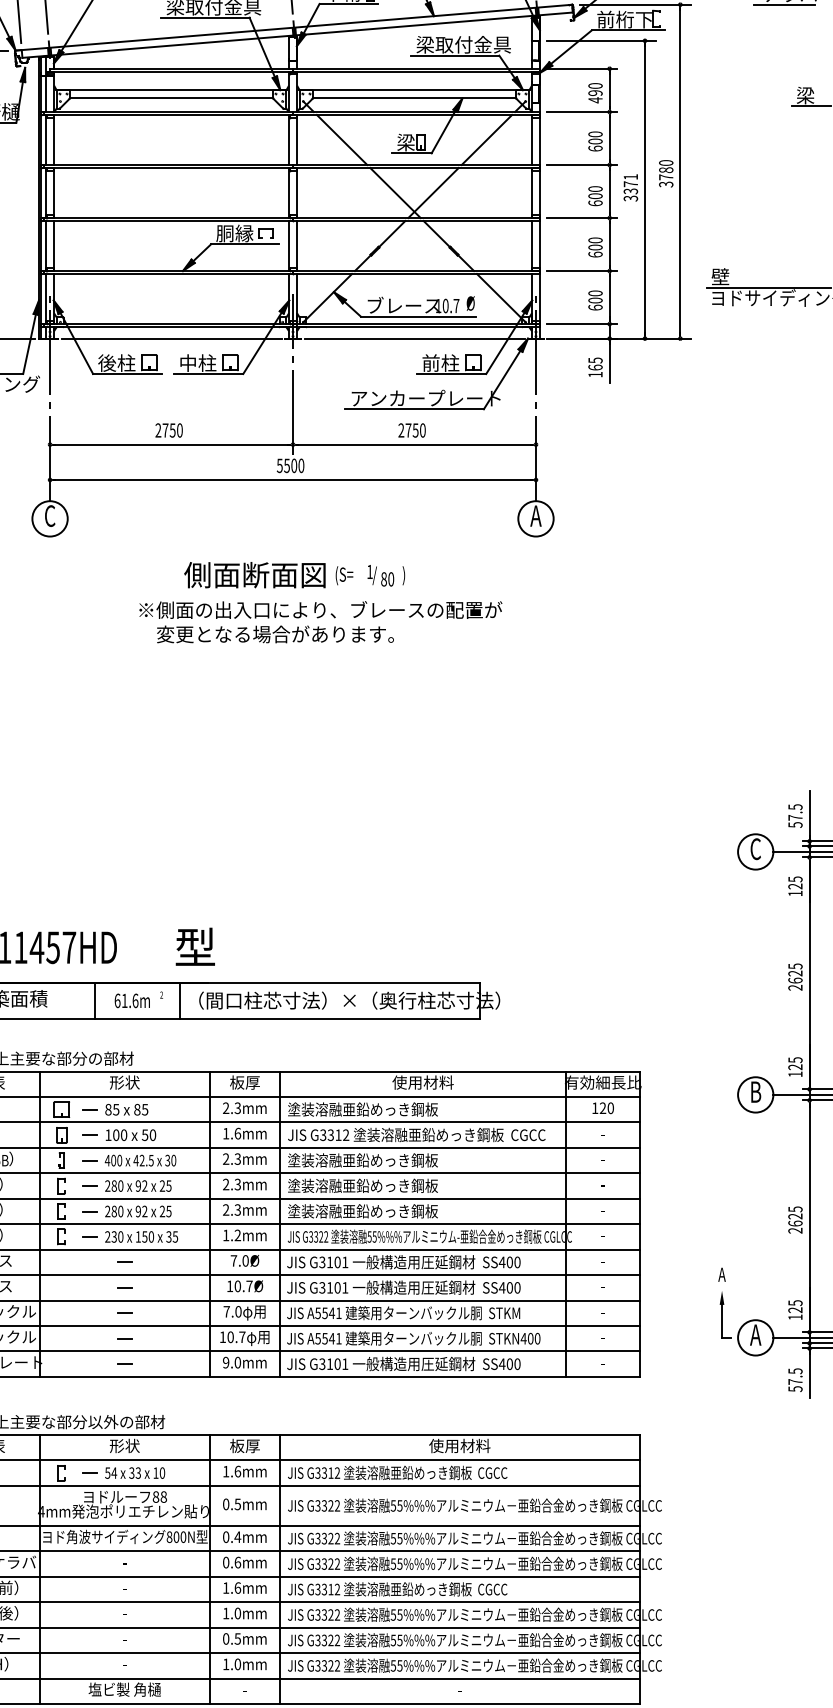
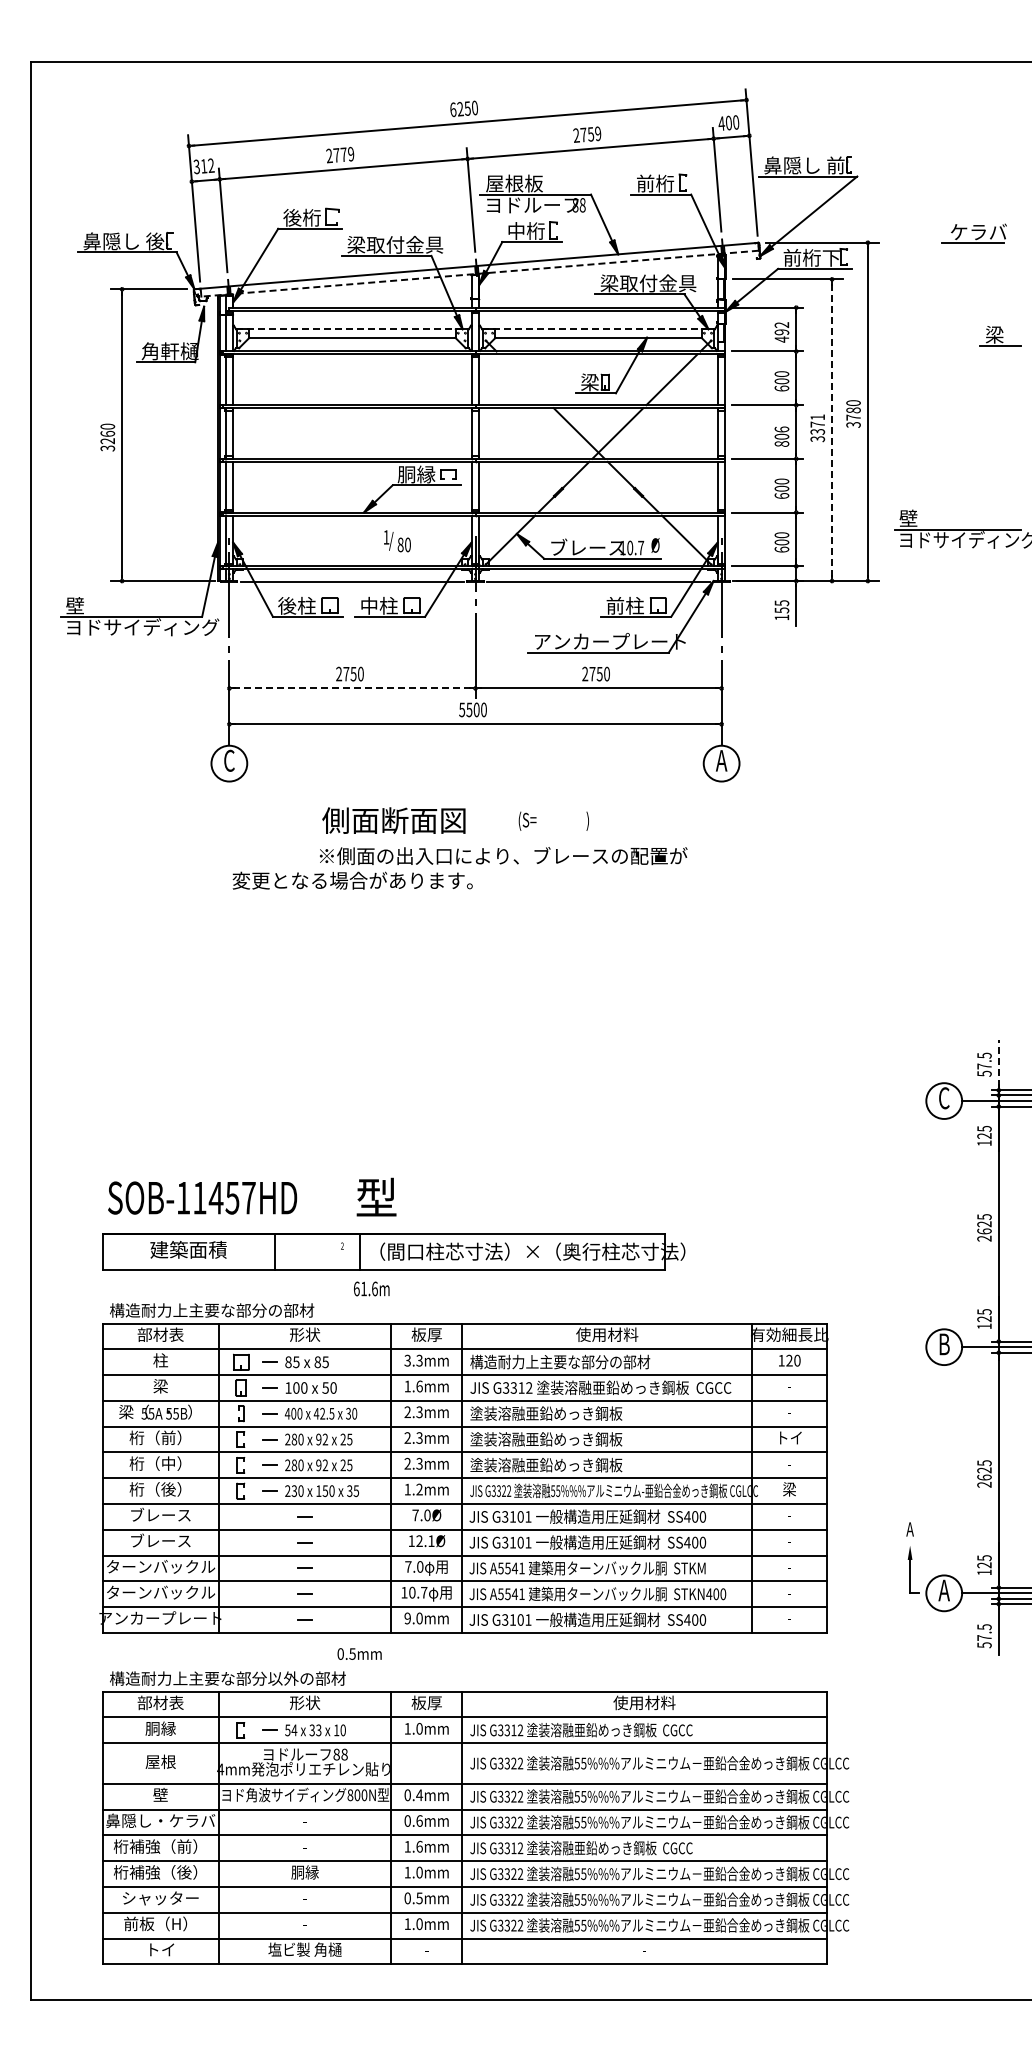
line: (297, 35) -> (480, 273), solid -> dashed
text: (595, 86) -> (781, 325), 490 -> 492
line: (171, 89) -> (352, 328), solid -> dashed
line: (414, 89) -> (598, 328), solid -> dashed
line: (341, 139) -> (524, 379), removed
line: (645, 189) -> (832, 429), solid -> dashed
text: (595, 195) -> (781, 436), 600 -> 806
text: (595, 367) -> (781, 610), 165 -> 155
line: (171, 444) -> (352, 688), solid -> dashed
text: (254, 574) -> (393, 820), moved
text: (380, 575) -> (397, 541), moved
text: (275, 634) -> (352, 880), moved
line: (809, 813) -> (998, 1062), solid -> dashed
text: (132, 1000) -> (371, 1288), moved
text: (225, 1108) -> (407, 1360), 2.3mm -> 3.3mm
text: (376, 1109) -> (560, 1361), 塗装溶融亜鉛めっき鋼板 -> 構造耐力上主要な部分の部材
text: (603, 1184) -> (790, 1437), - -> トイ
text: (602, 1235) -> (789, 1489), - -> 梁
text: (243, 1286) -> (425, 1541), 10.7Ø -> 12.1Ø
text: (237, 1471) -> (419, 1728), 1.6mm -> 1.0mm
text: (244, 1503) -> (359, 1653), moved
text: (124, 1613) -> (304, 1872), - -> 胴縁

